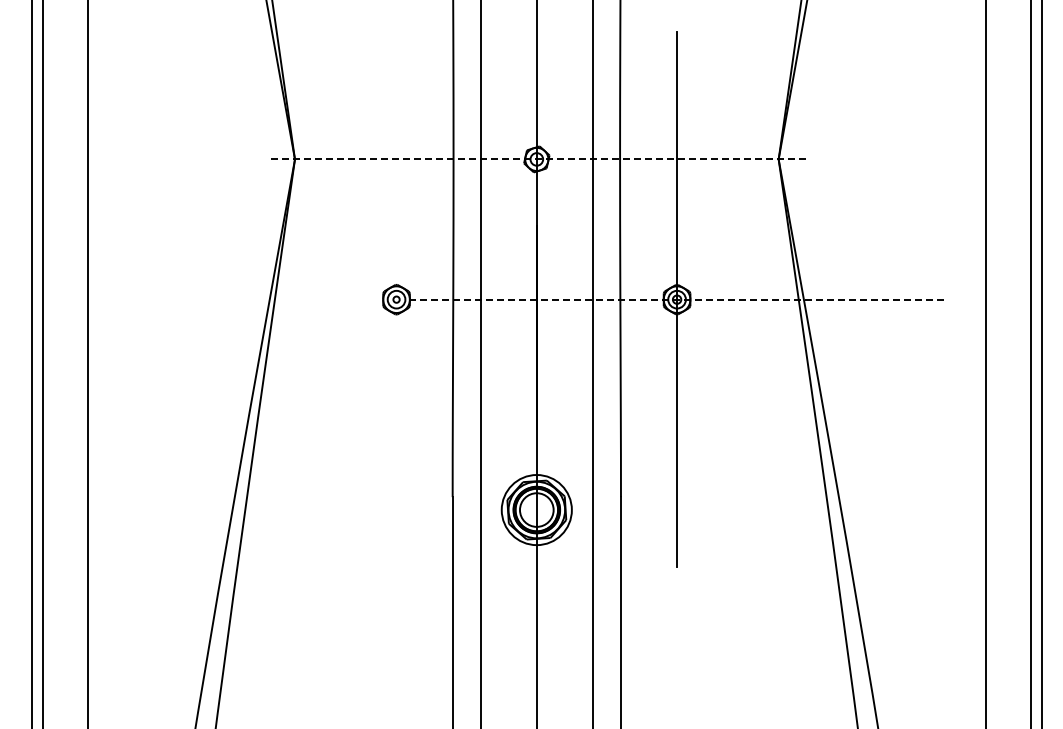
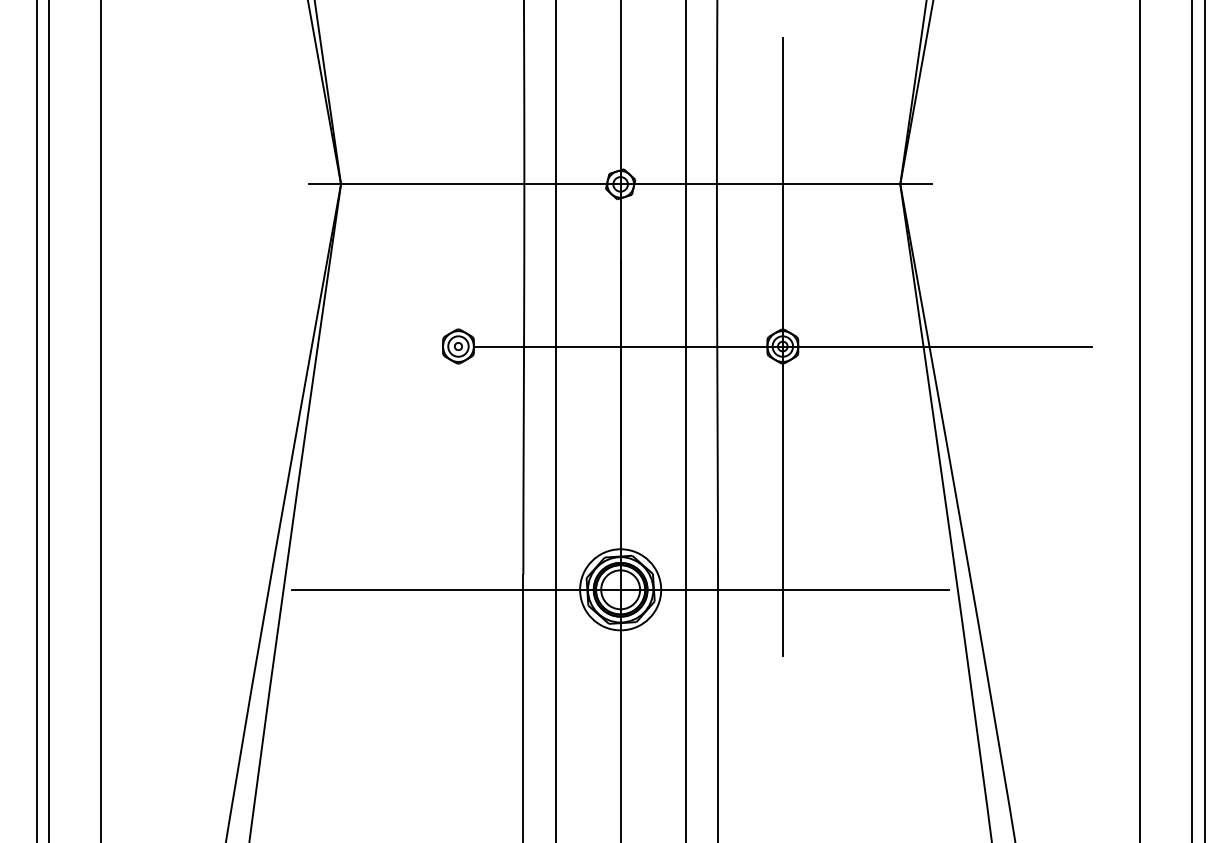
line: (536, 159) -> (620, 184), dashed -> solid
line: (676, 299) -> (782, 346), dashed -> solid
line: (536, 510) -> (620, 590), added

